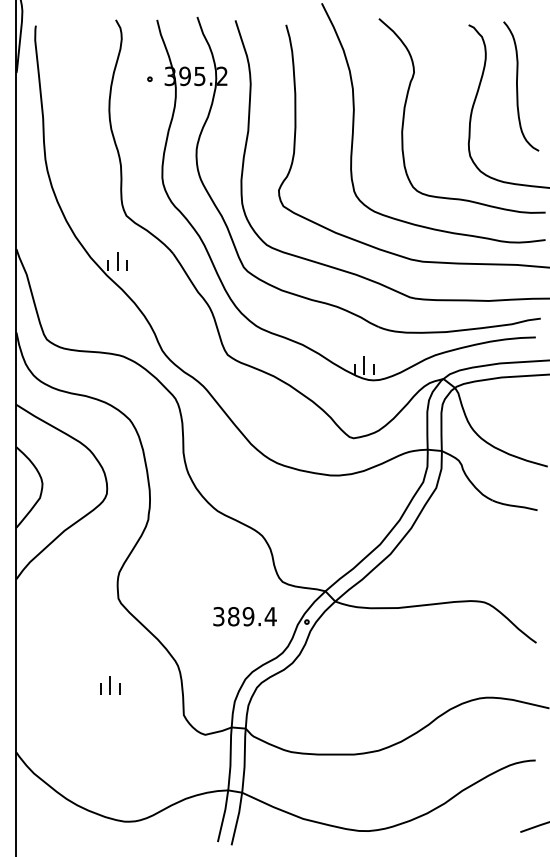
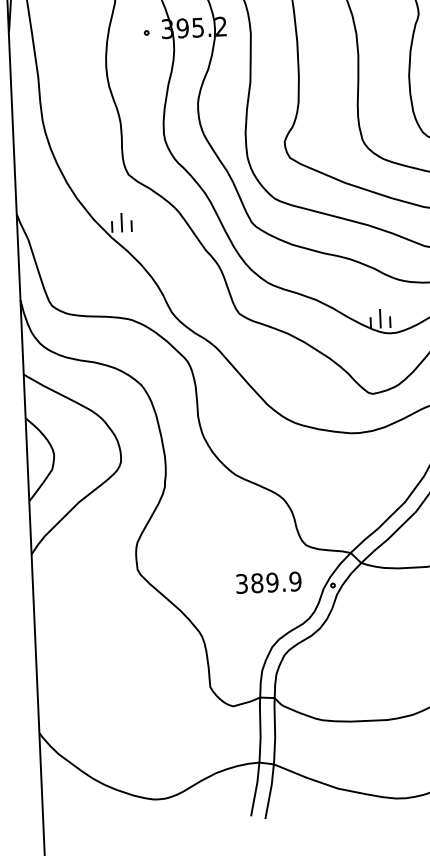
text: (270, 616) -> (295, 581), 389.4 -> 389.9
part: (110, 685) -> (133, 659), removed

